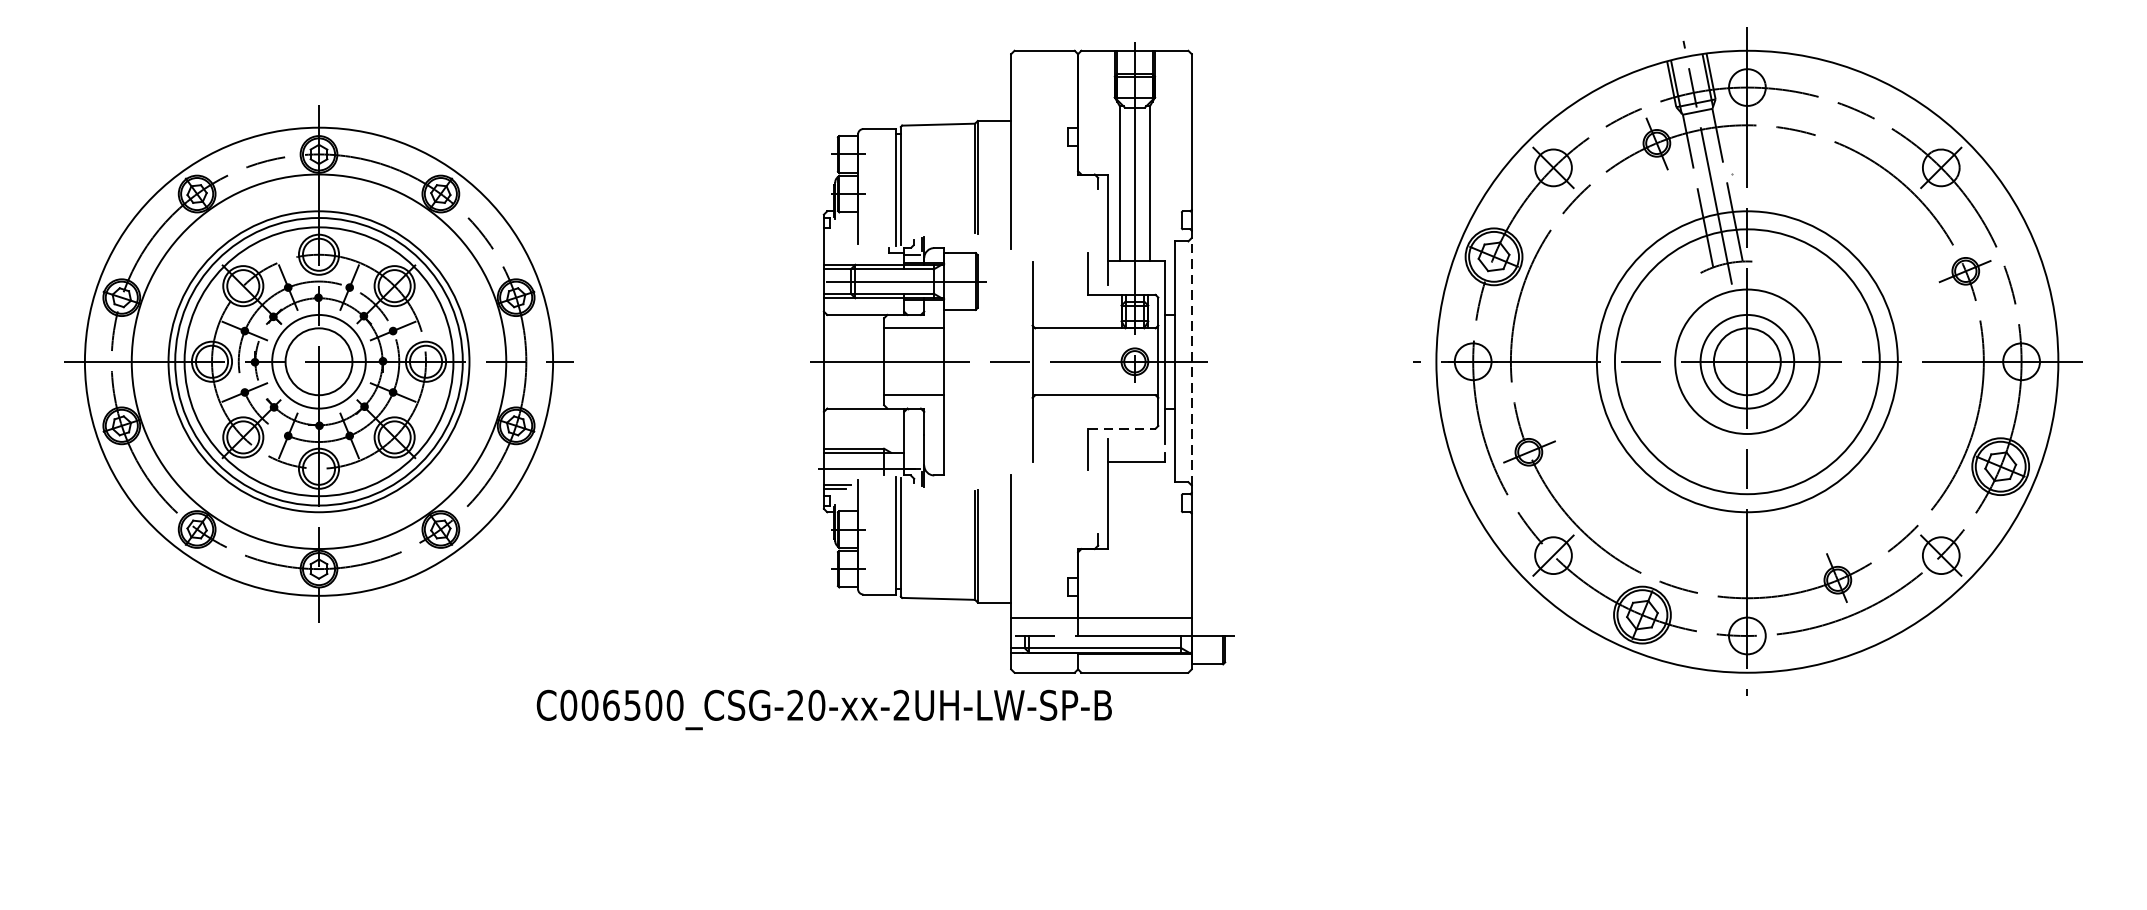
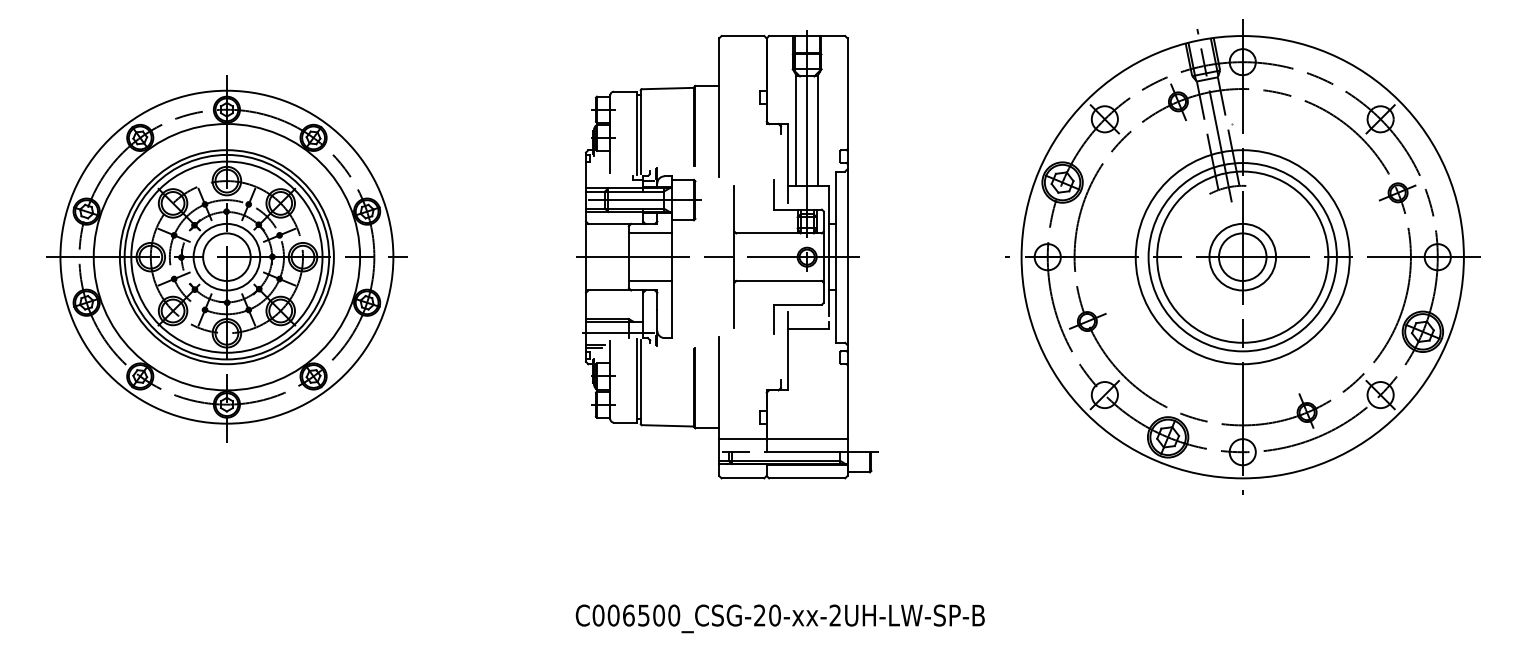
circle: (1747, 360) -> (1242, 256), size x1.67
line: (1191, 362) -> (847, 257), dashed -> solid
line: (1122, 428) -> (798, 304), dashed -> solid
text: (823, 709) -> (779, 618), moved

